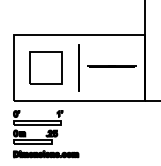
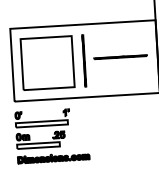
part: (45, 67) -> (47, 62), size x1.43

